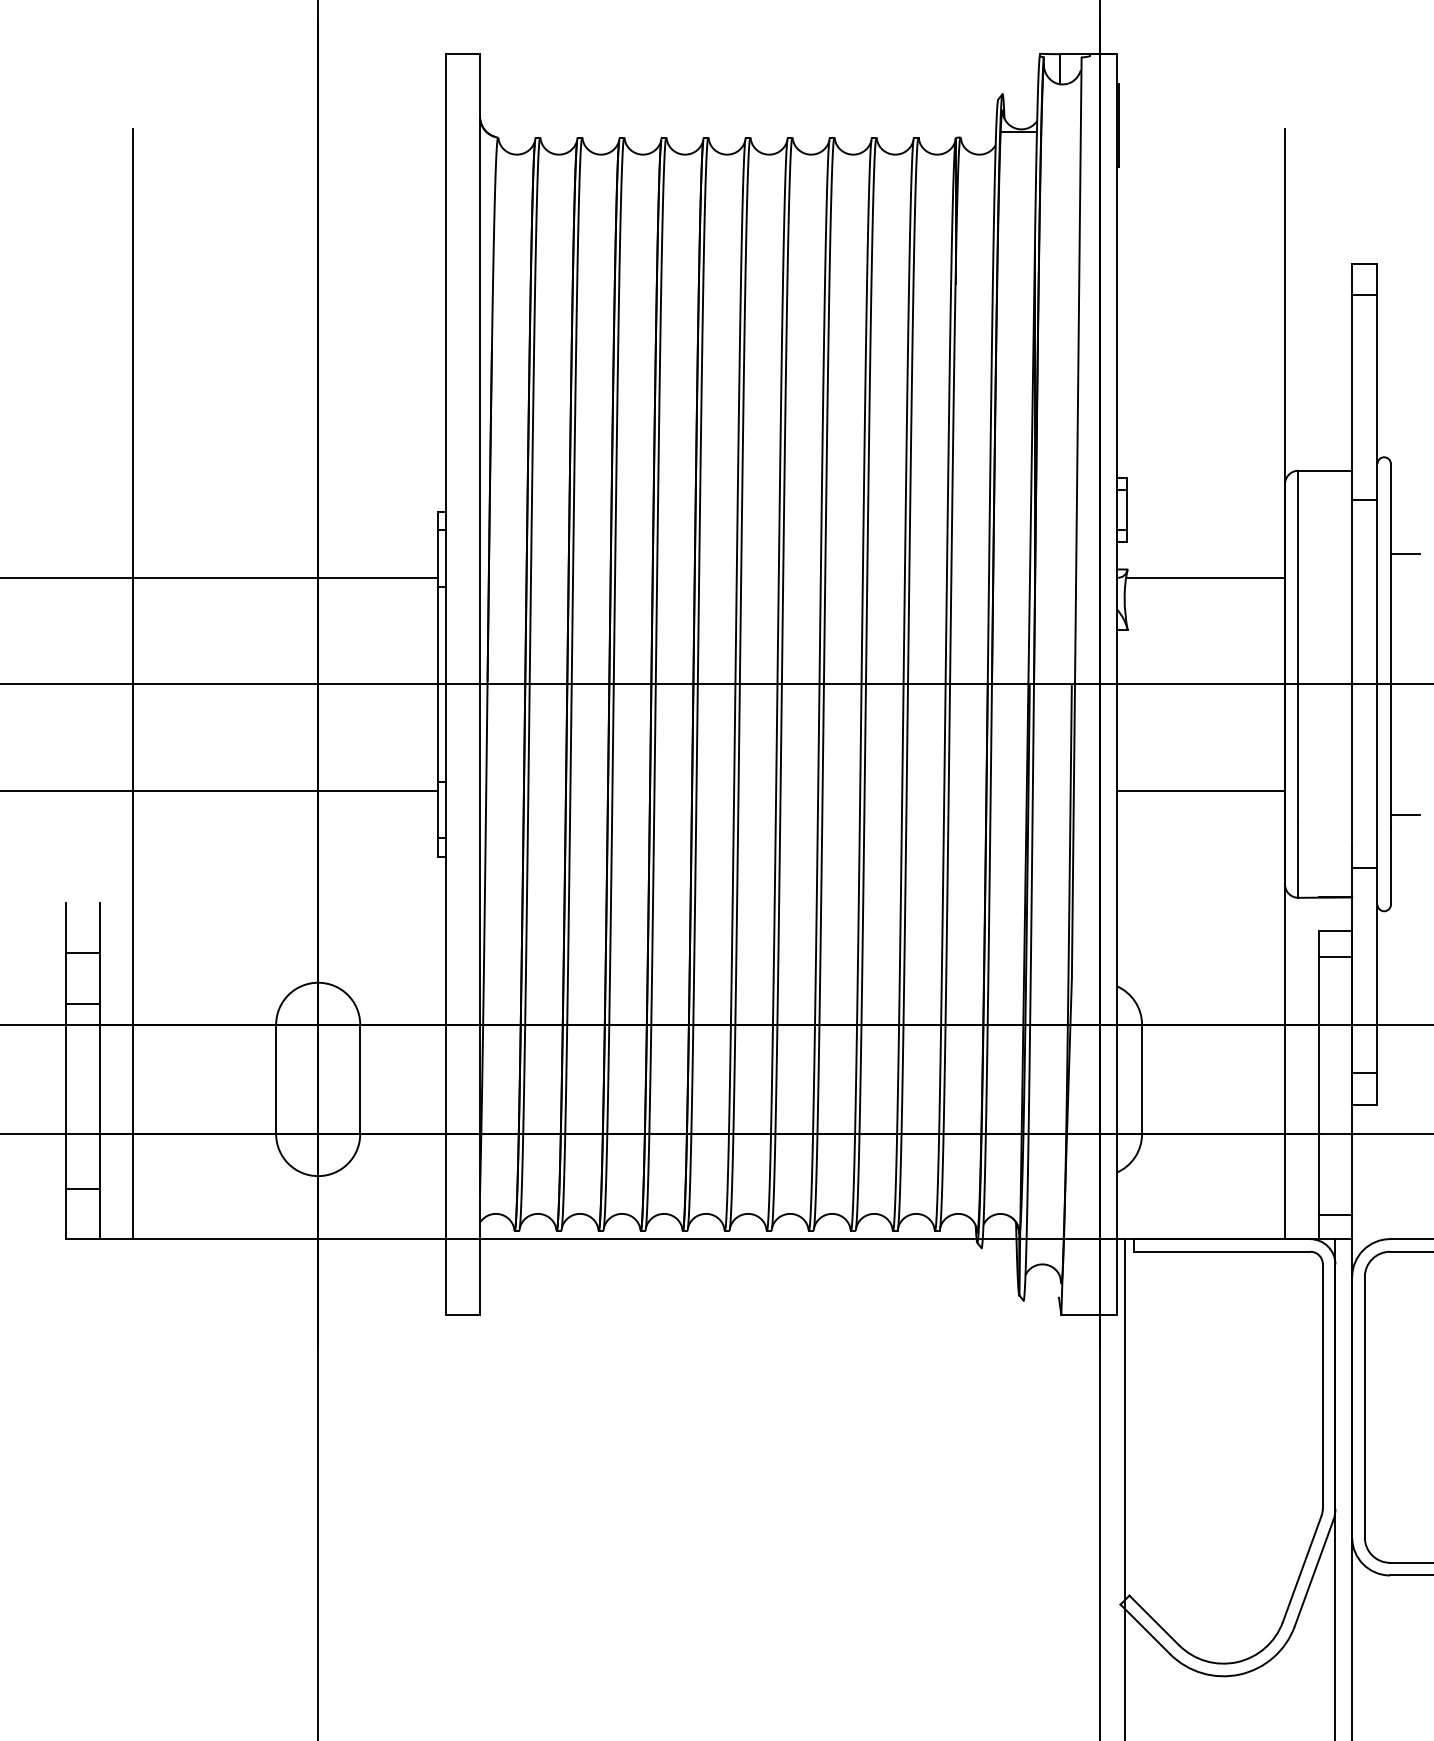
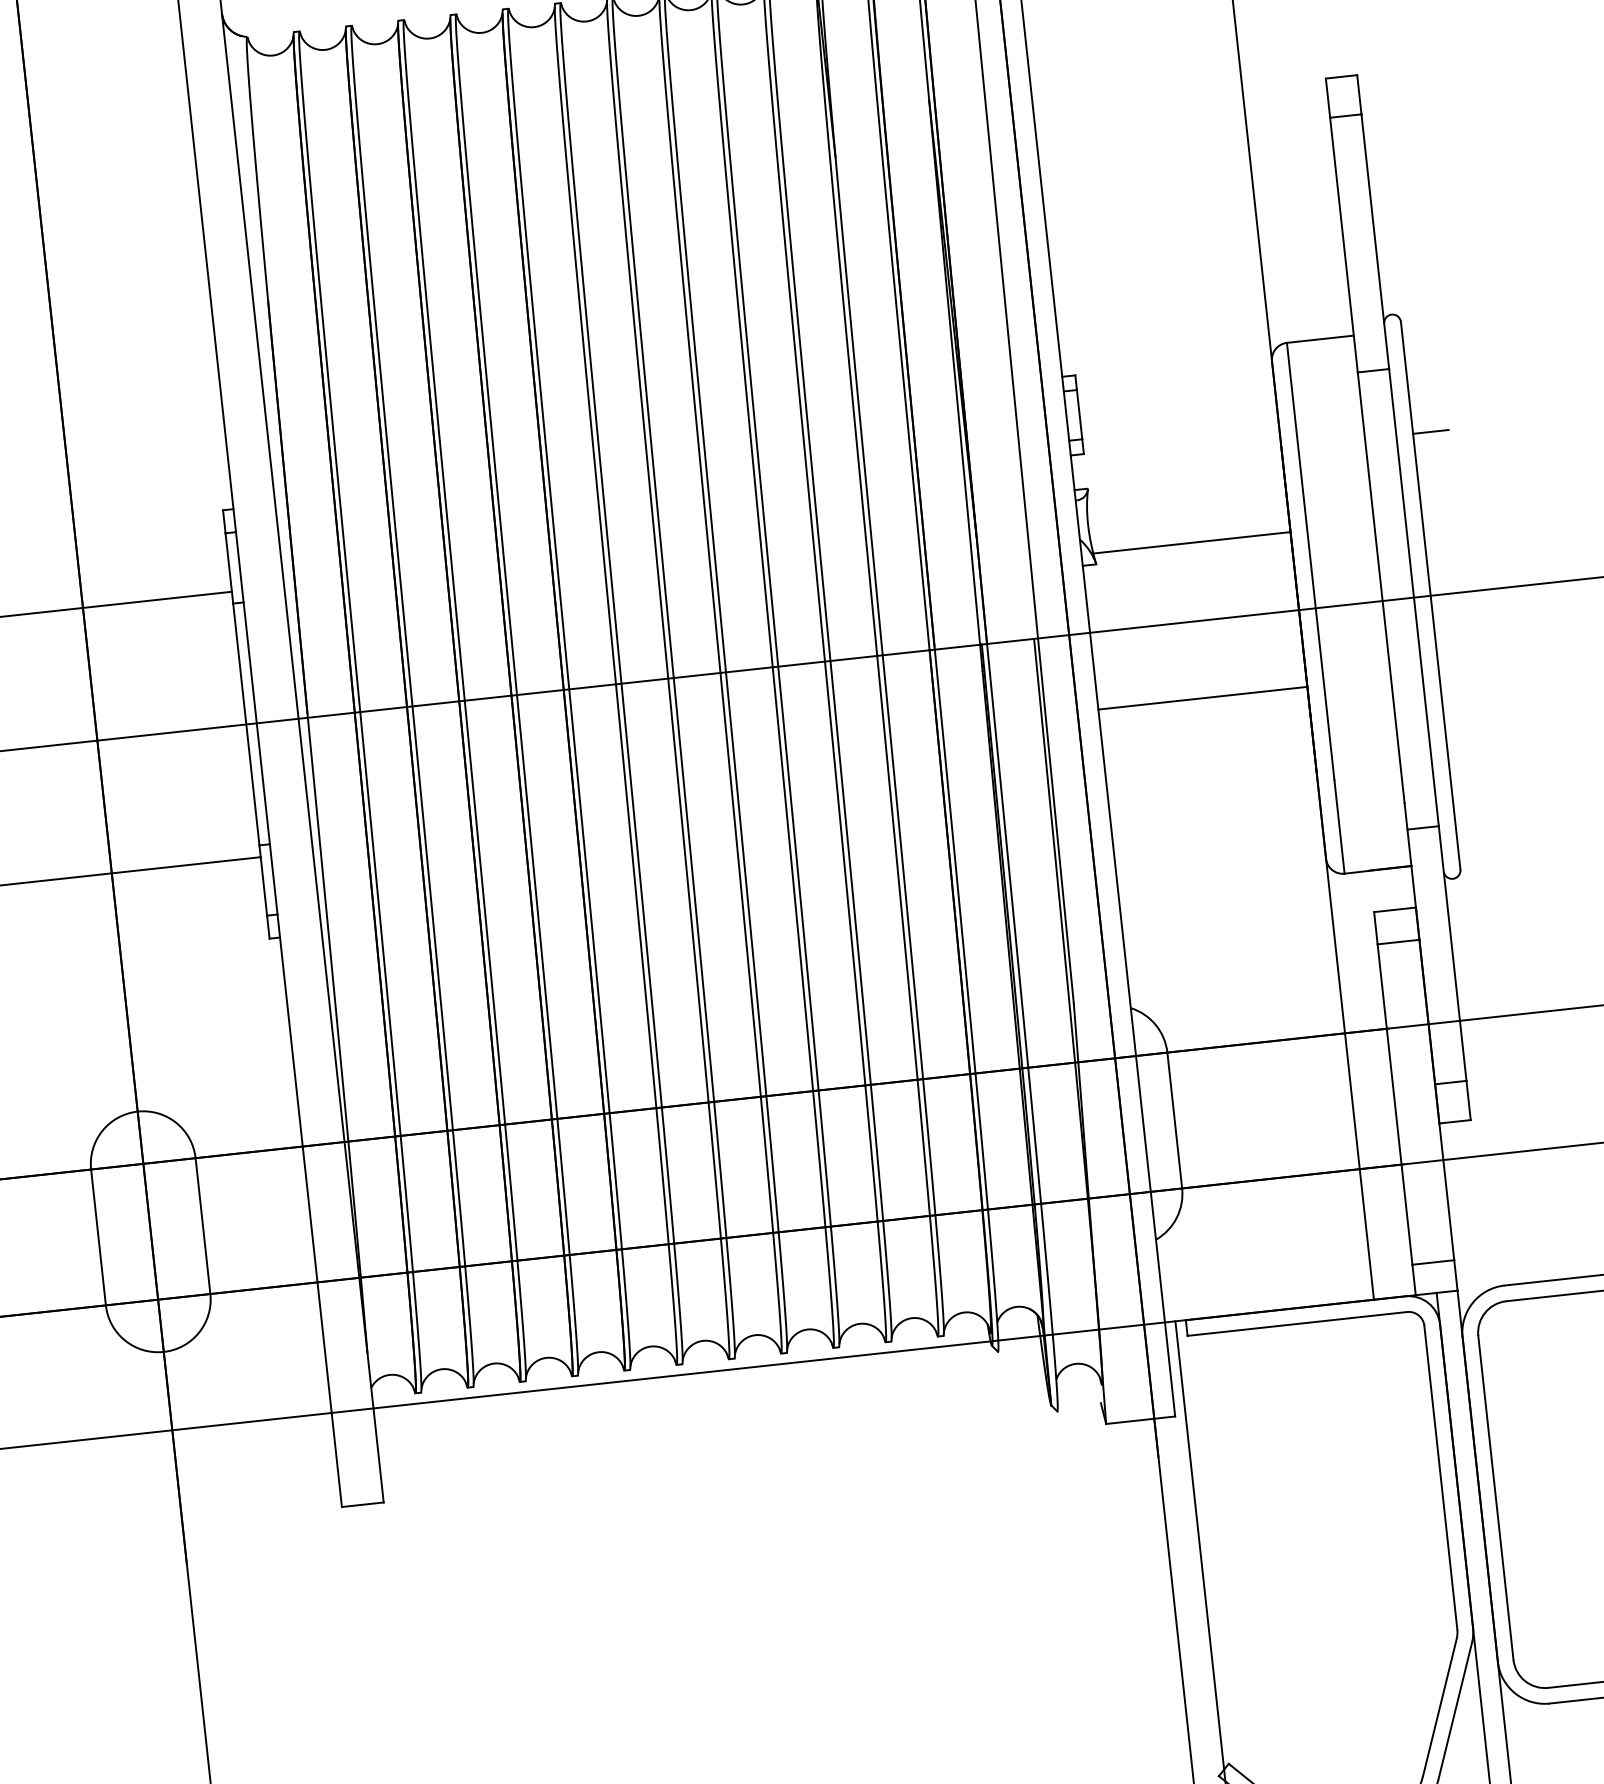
line: (1205, 577) -> (1191, 542), moved
line: (1200, 791) -> (1202, 698), moved
line: (1404, 814) -> (1465, 755), removed

